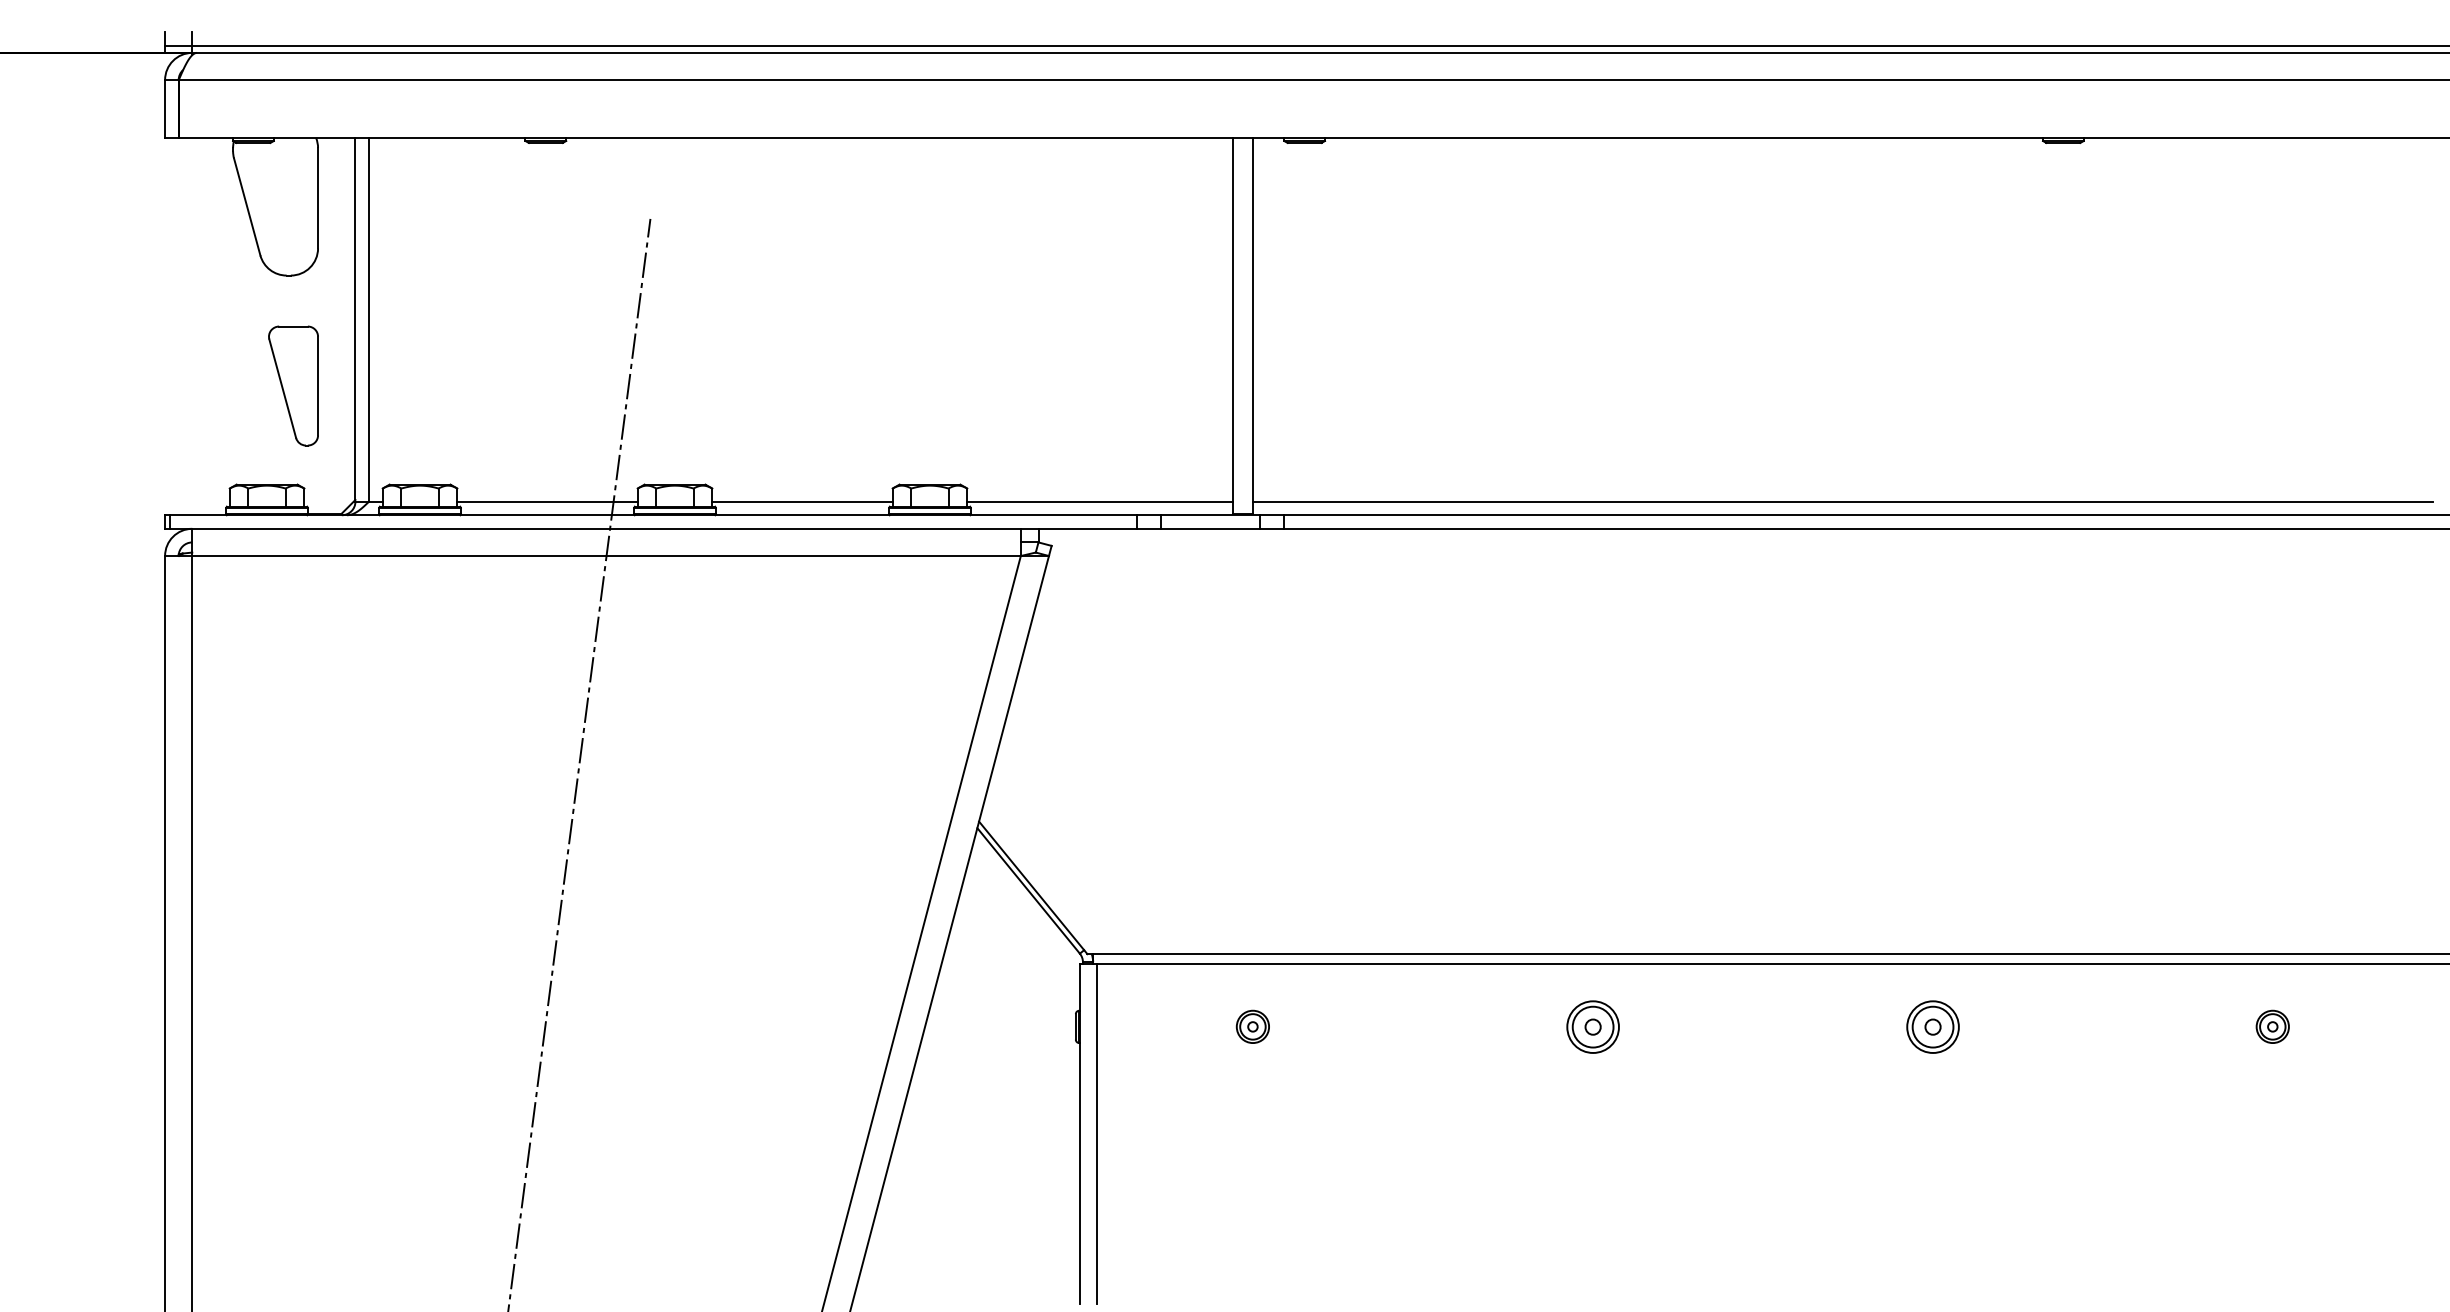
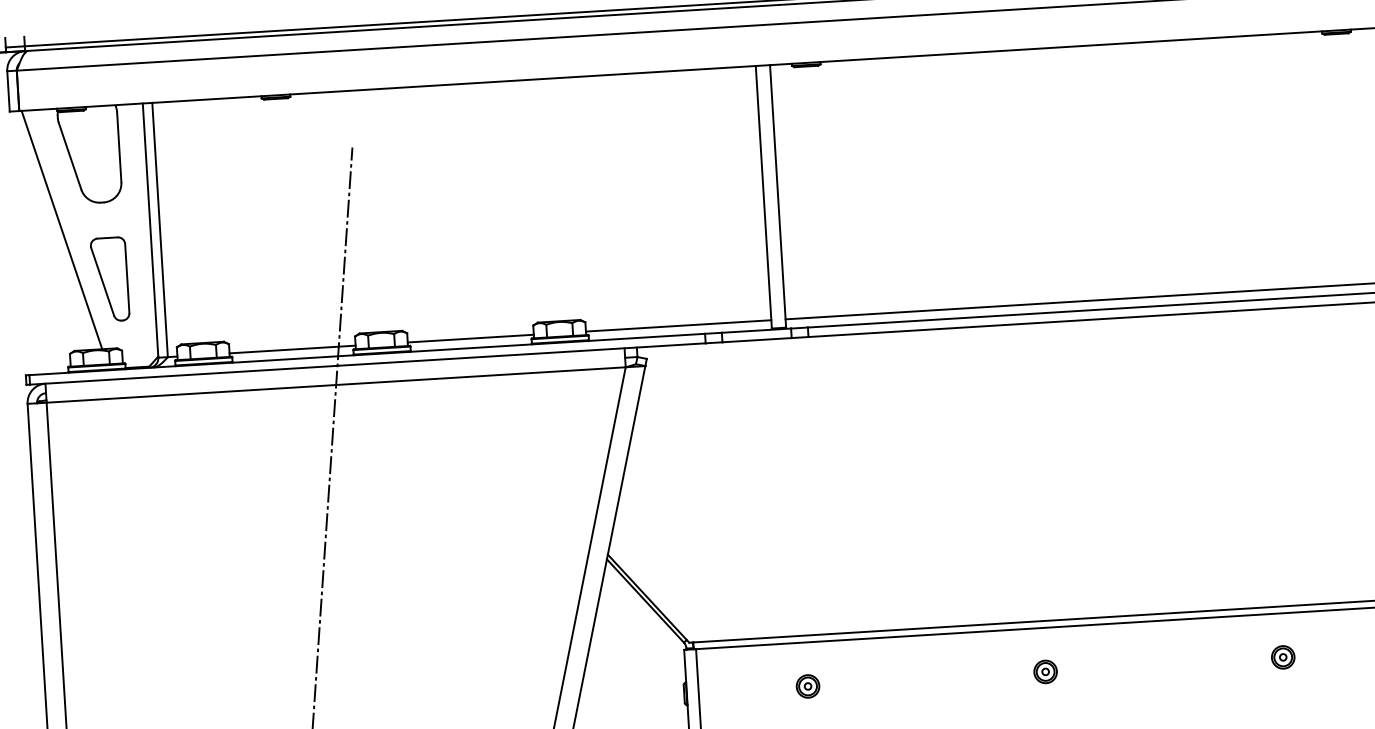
line: (229, 310) -> (62, 229), added
part: (1592, 1026) -> (1045, 671), size x0.62
part: (1932, 1026) -> (1282, 657), size x0.62

